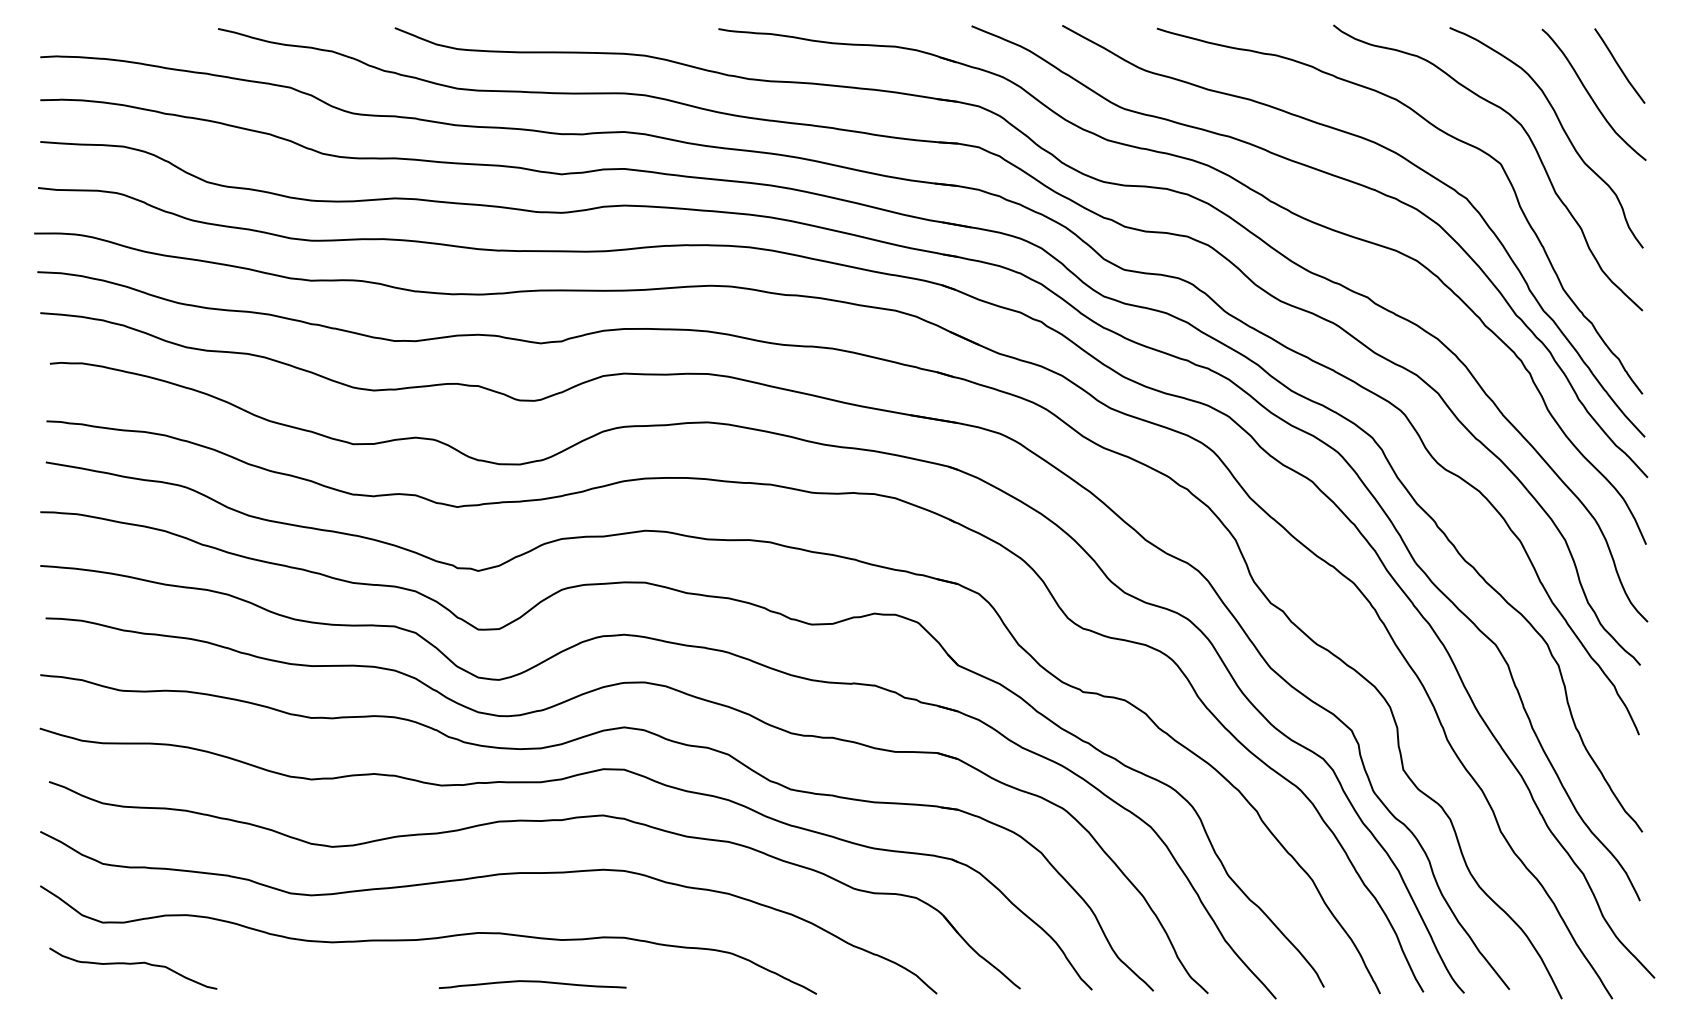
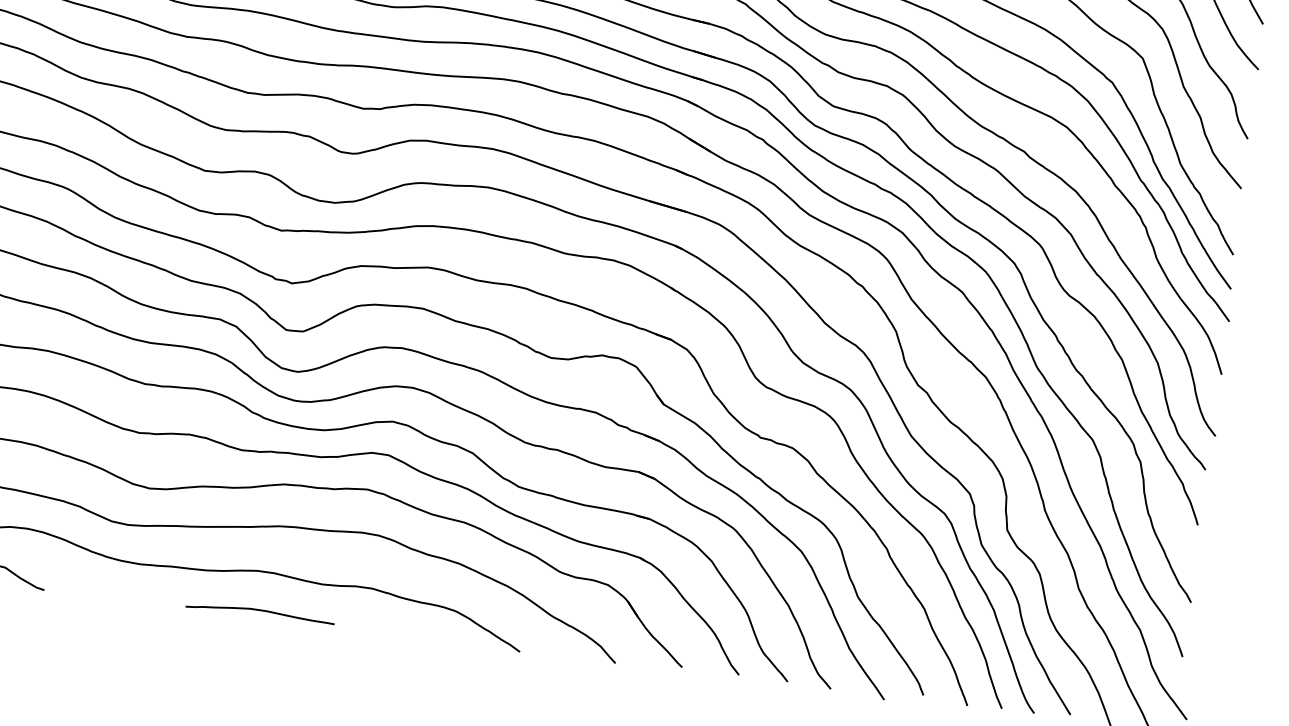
curve: (532, 982) -> (260, 611), moved

